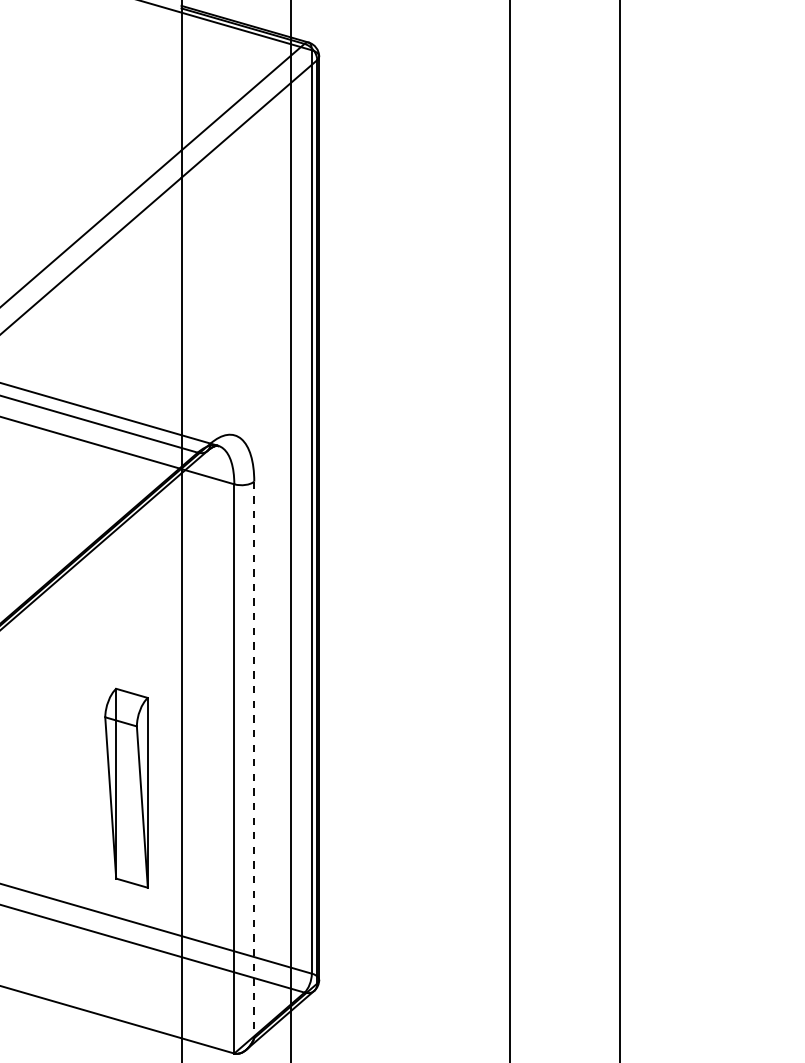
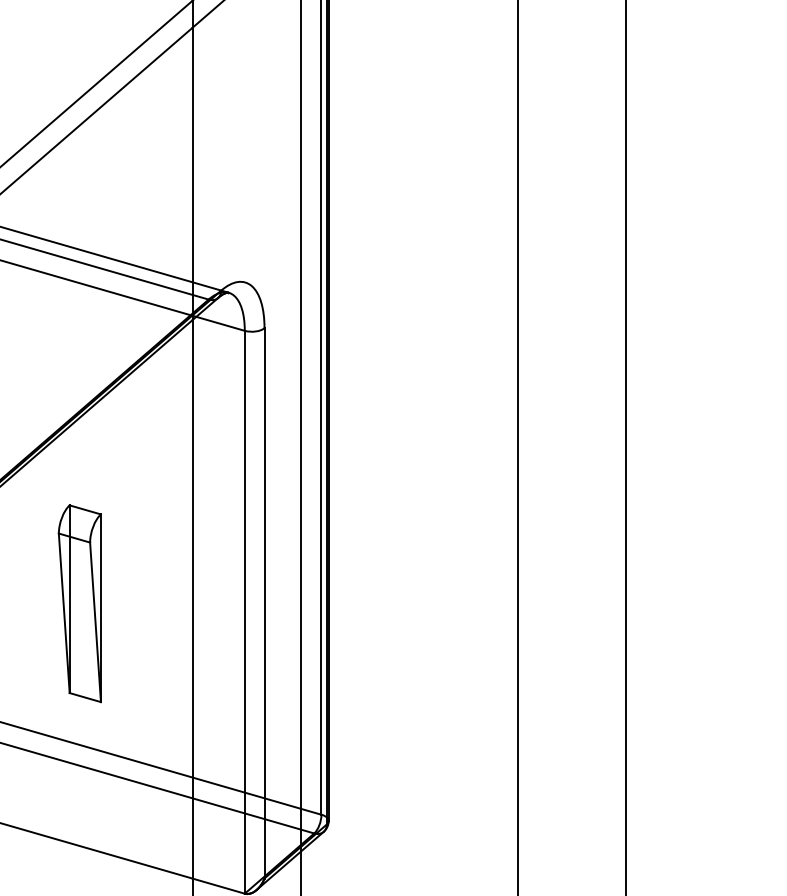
line: (254, 760) -> (264, 603), dashed -> solid
part: (126, 787) -> (79, 602), moved

